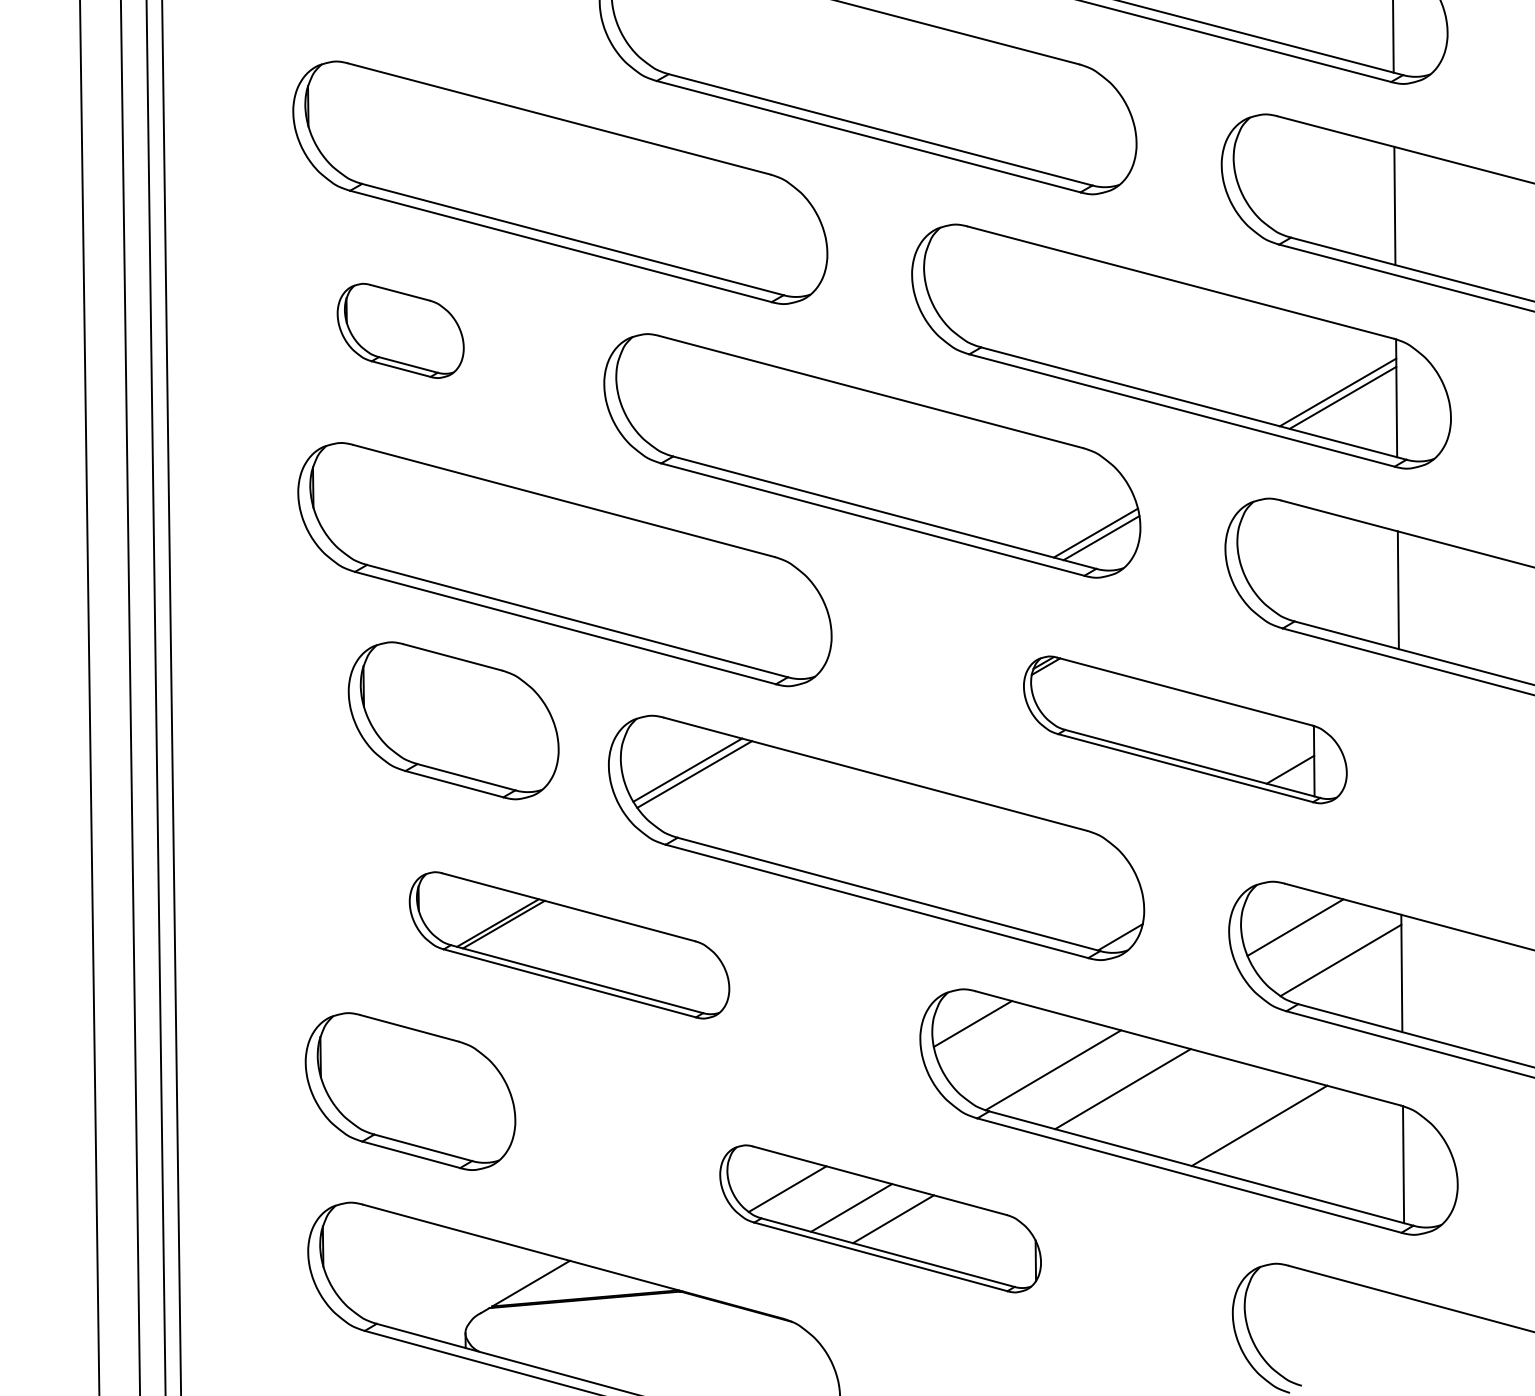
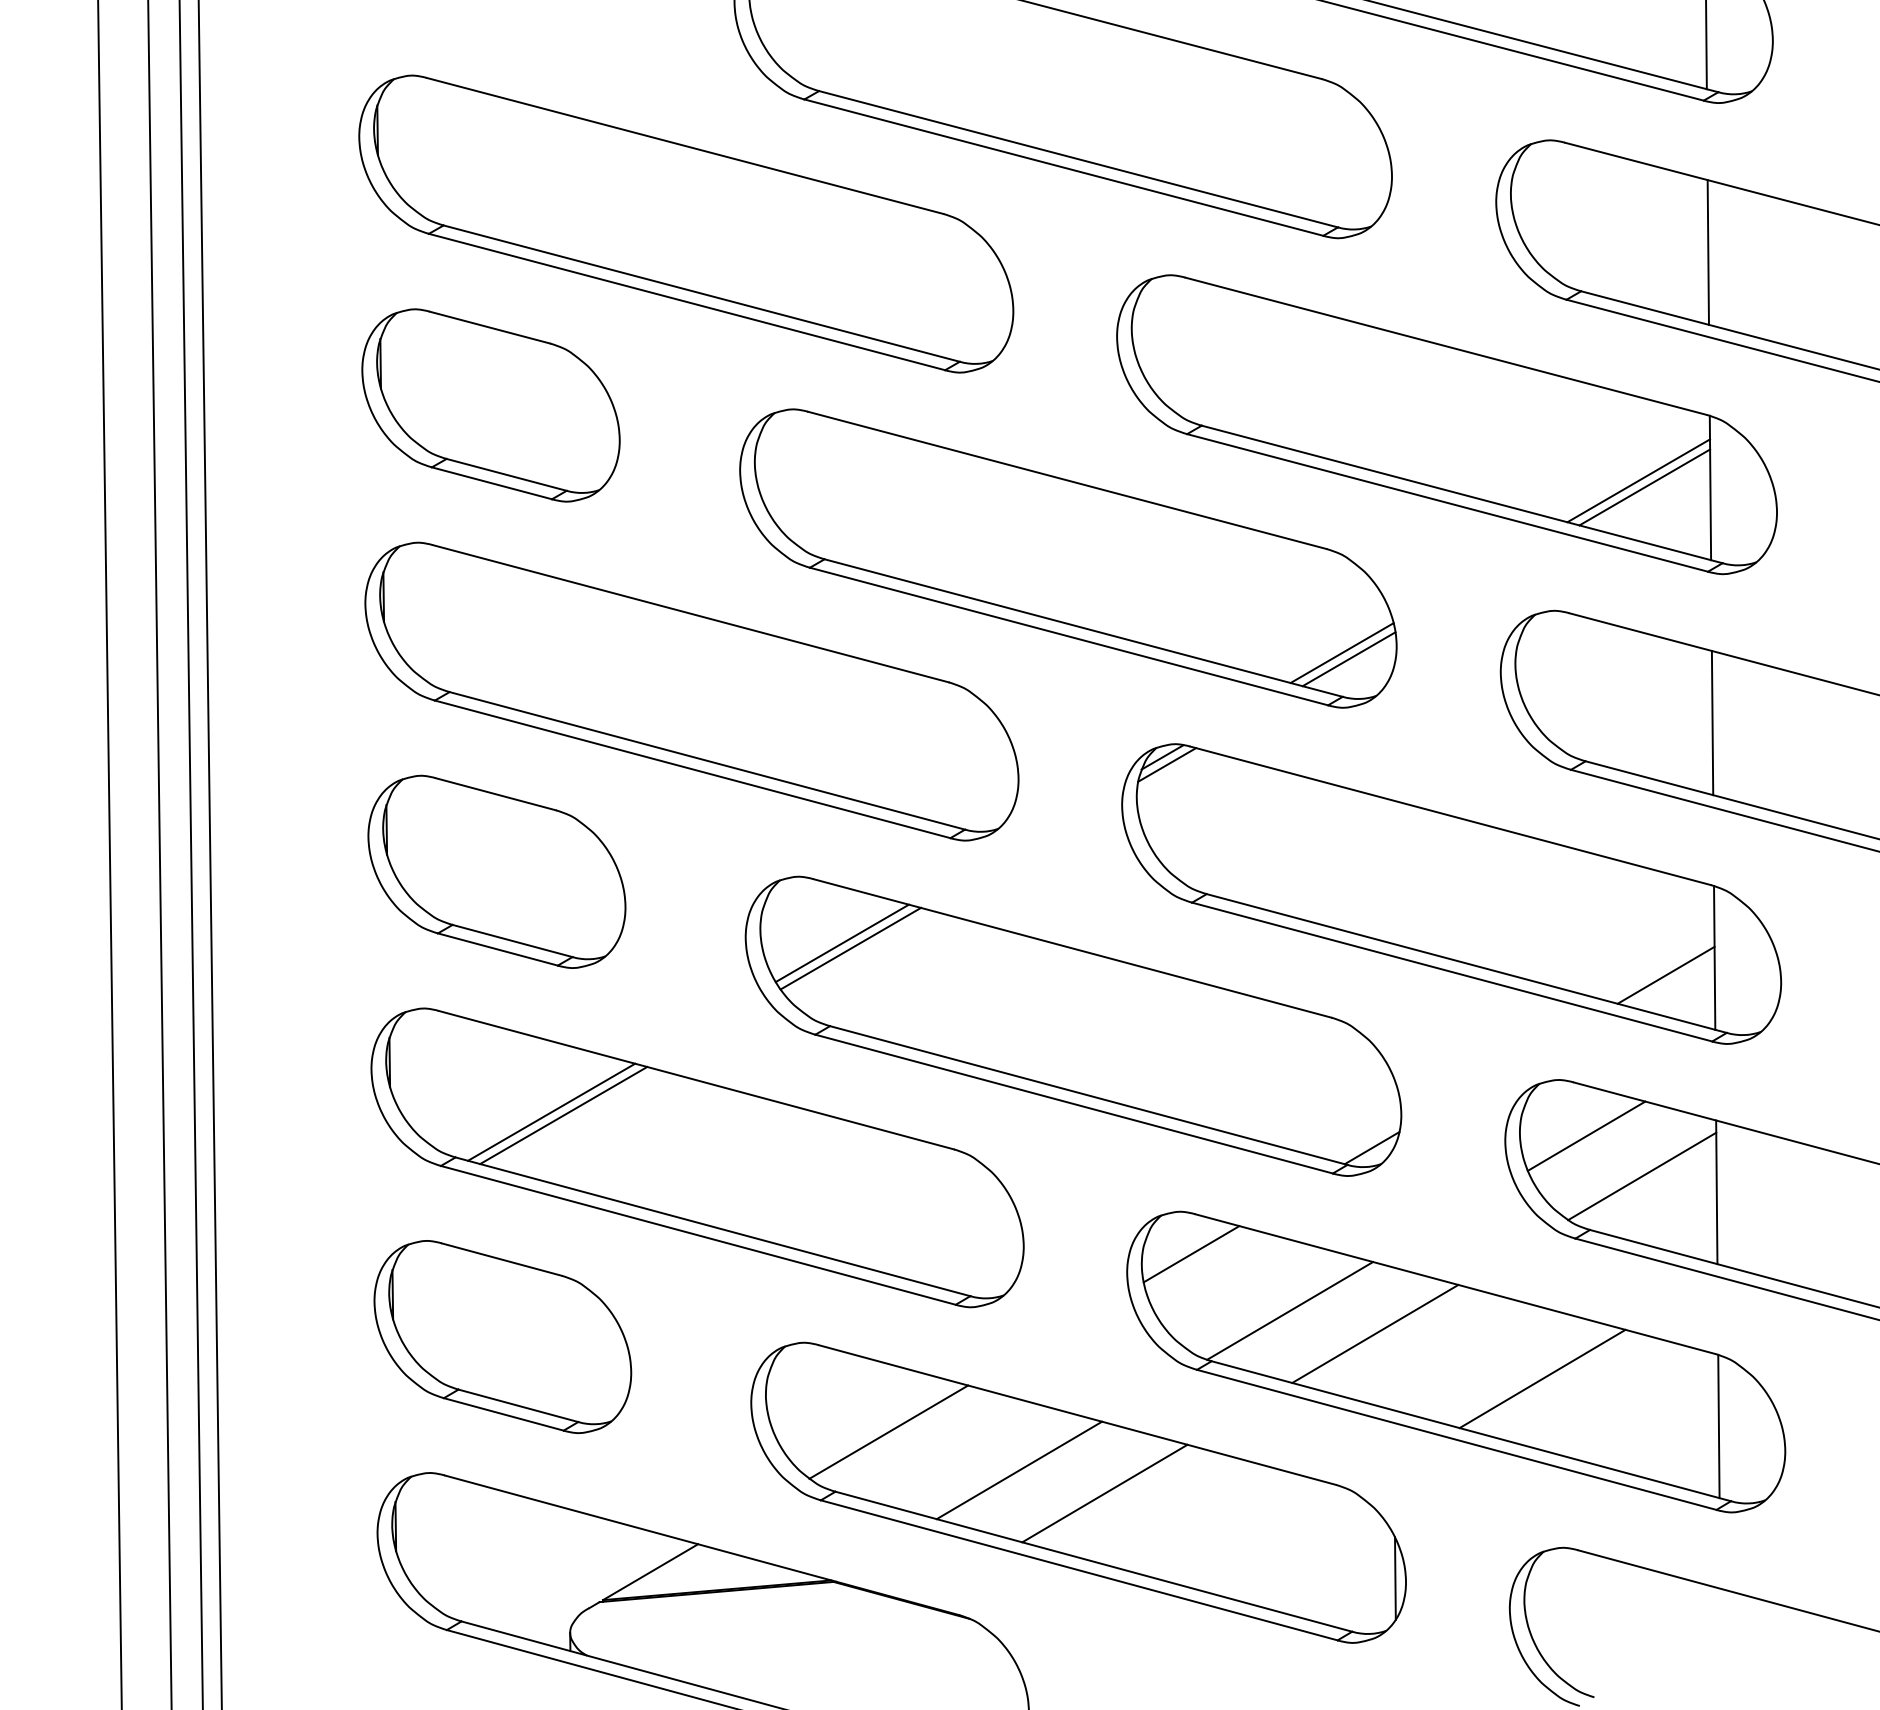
part: (400, 330) -> (490, 404), size x1.67
part: (453, 720) -> (496, 871), moved
part: (1185, 729) -> (1451, 893), size x1.67
part: (569, 945) -> (697, 1158), size x1.67
part: (880, 1218) -> (1078, 1492), size x1.67

